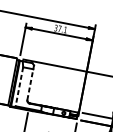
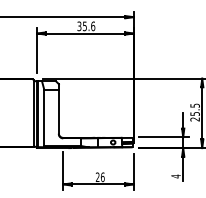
text: (62, 29) -> (88, 26), 37.1 -> 35.6
line: (30, 84) -> (58, 111), dashed -> solid
line: (19, 87) -> (44, 118), dashed -> solid

